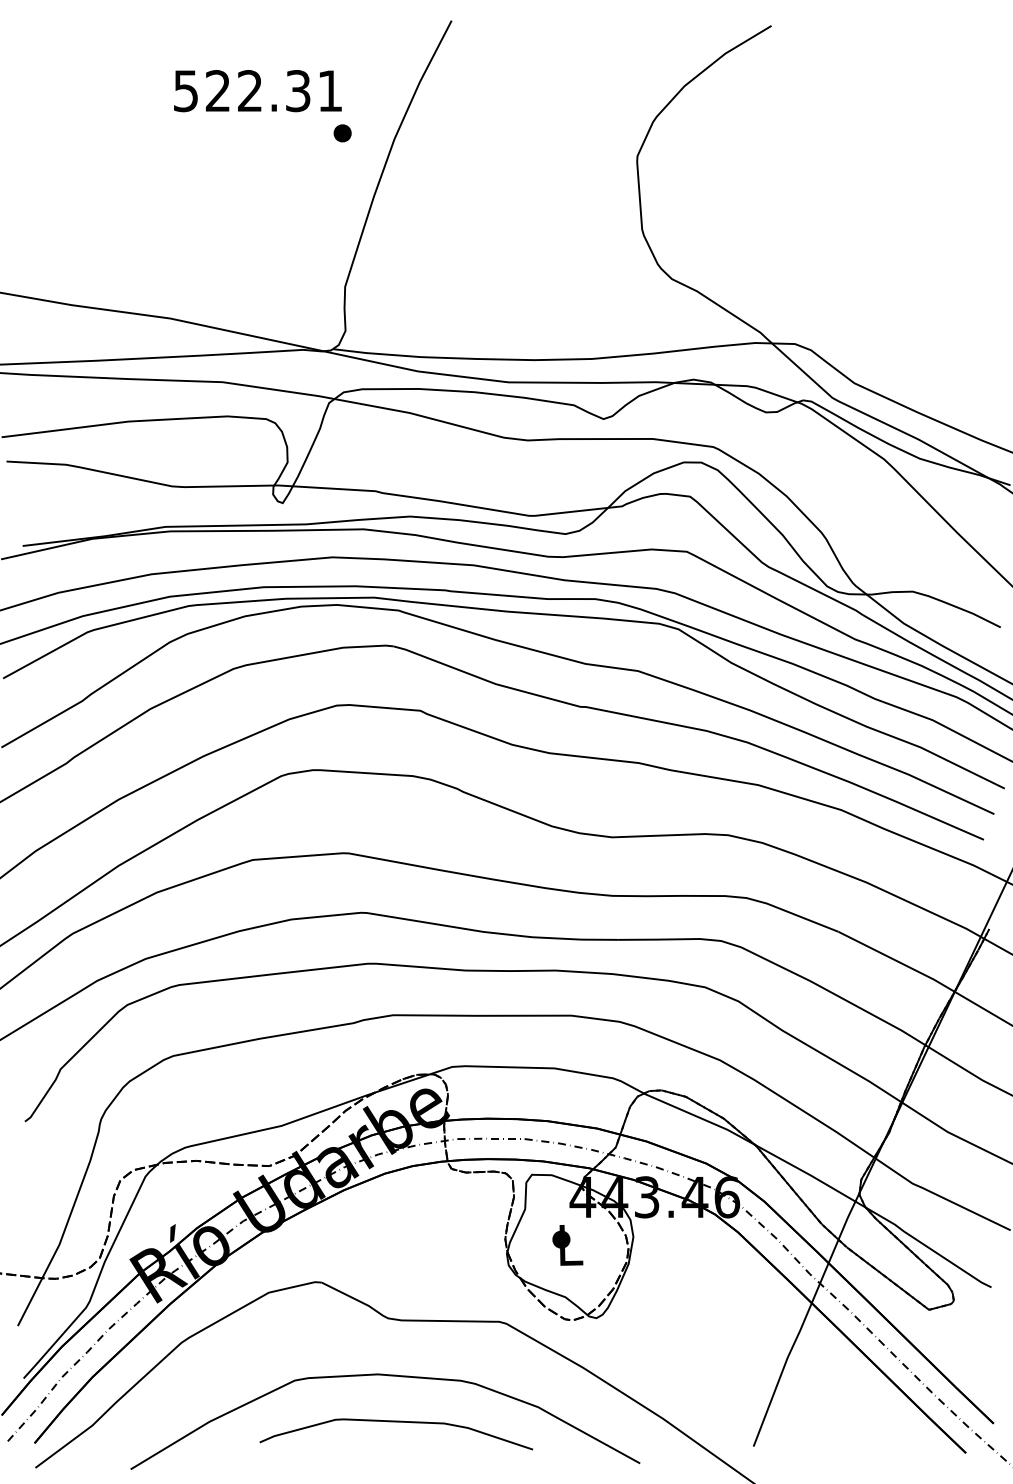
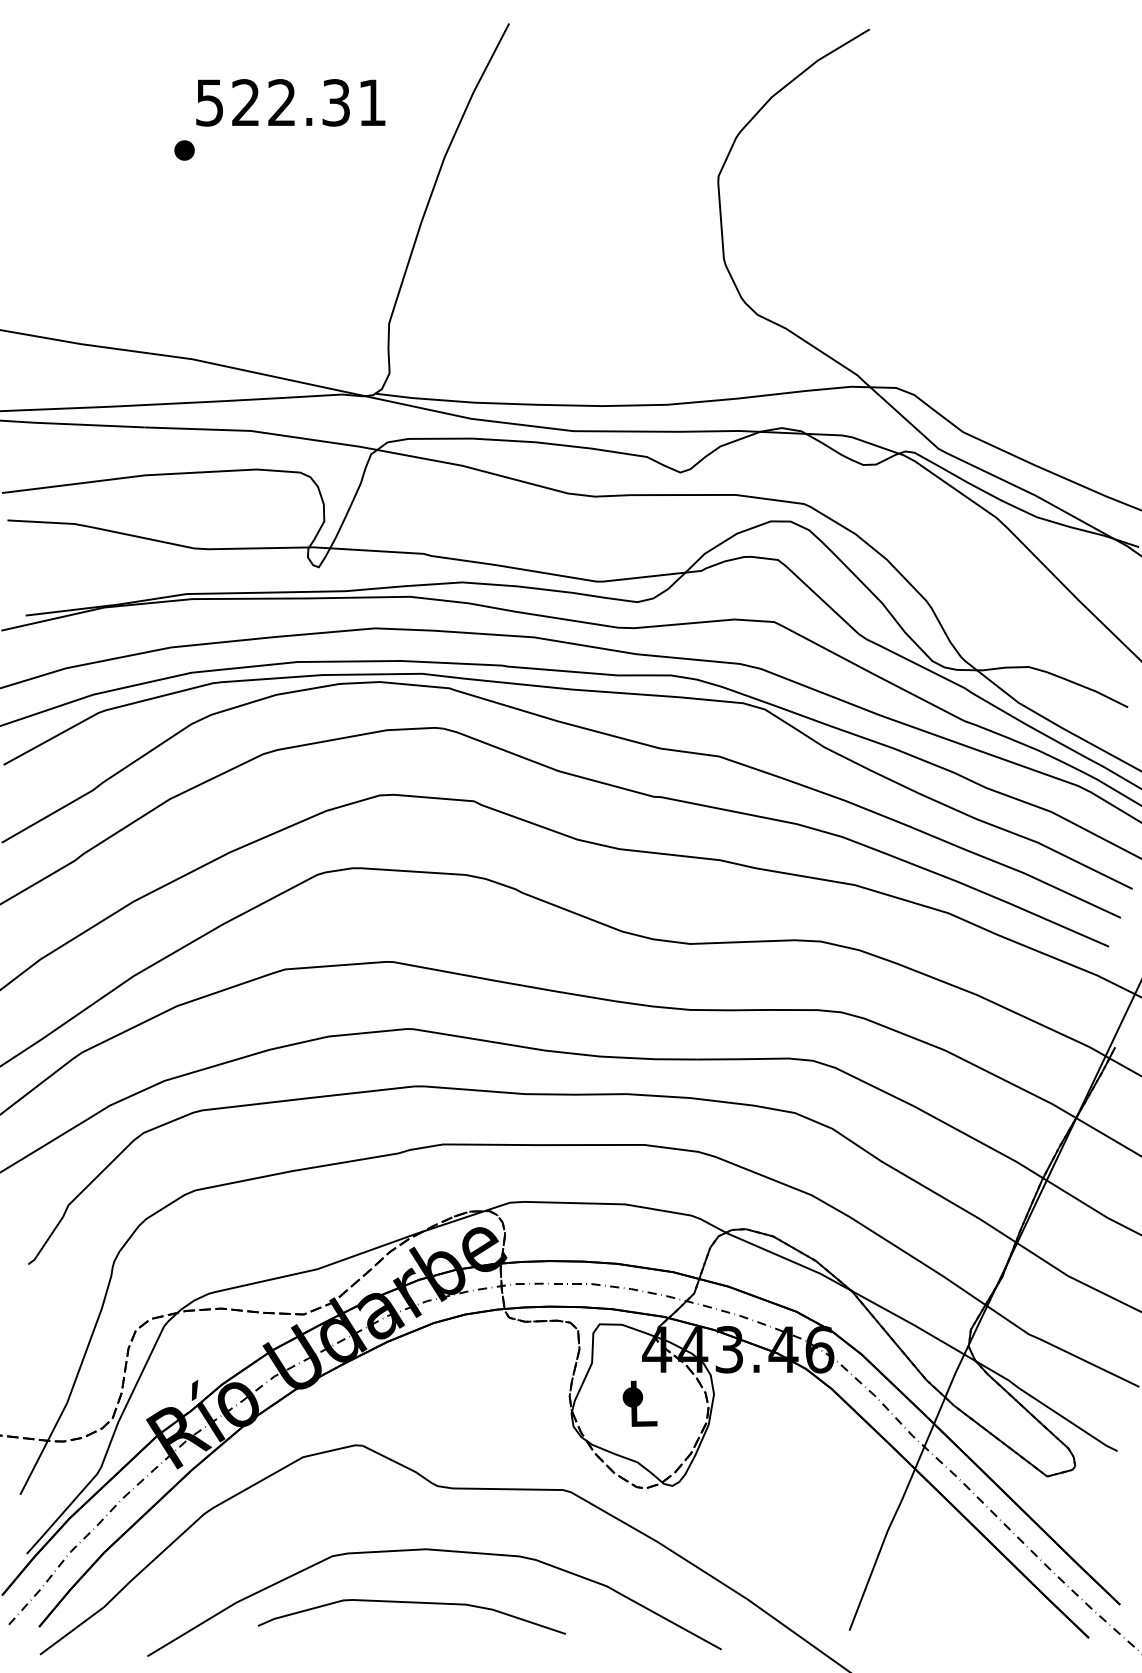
part: (342, 133) -> (184, 150), moved
curve: (395, 1422) -> (410, 1603), moved

